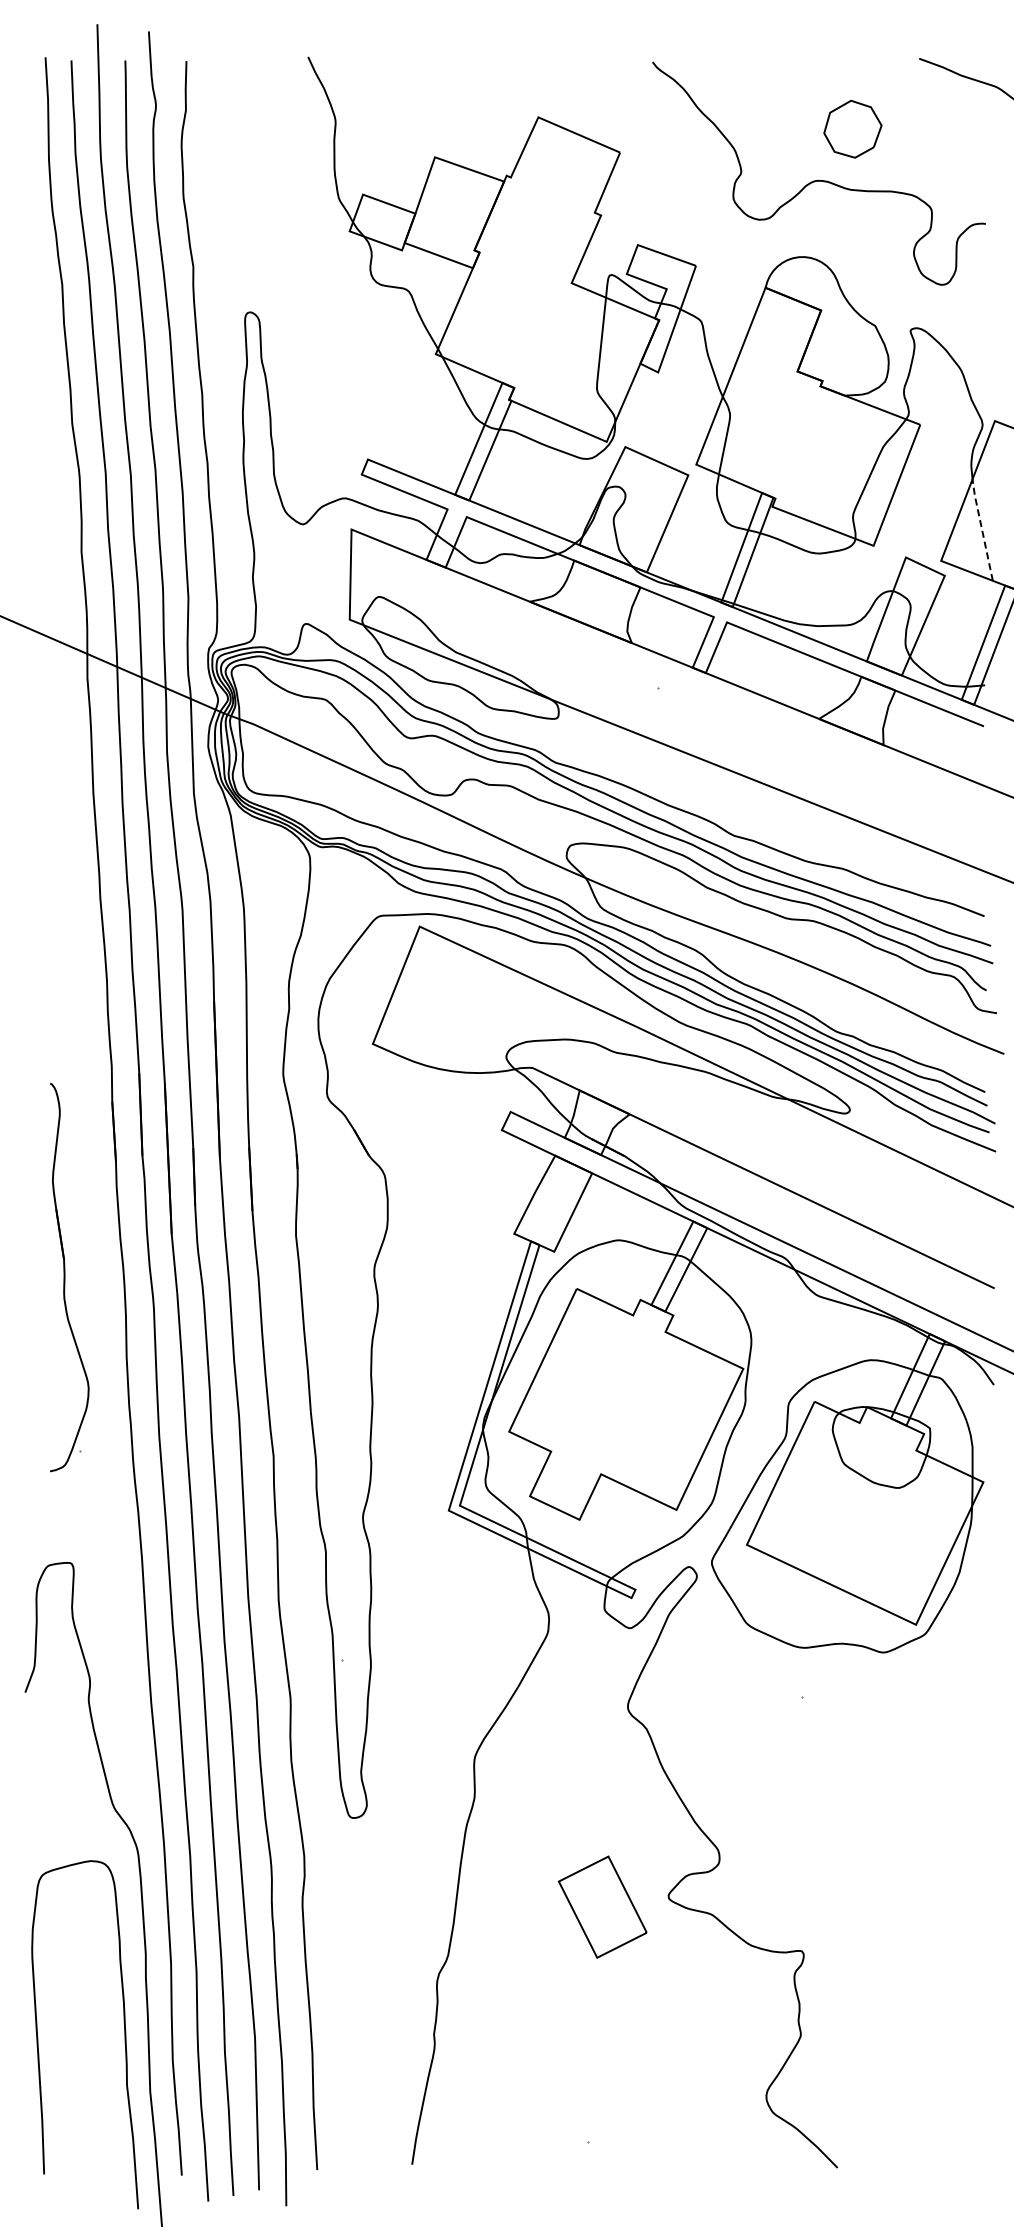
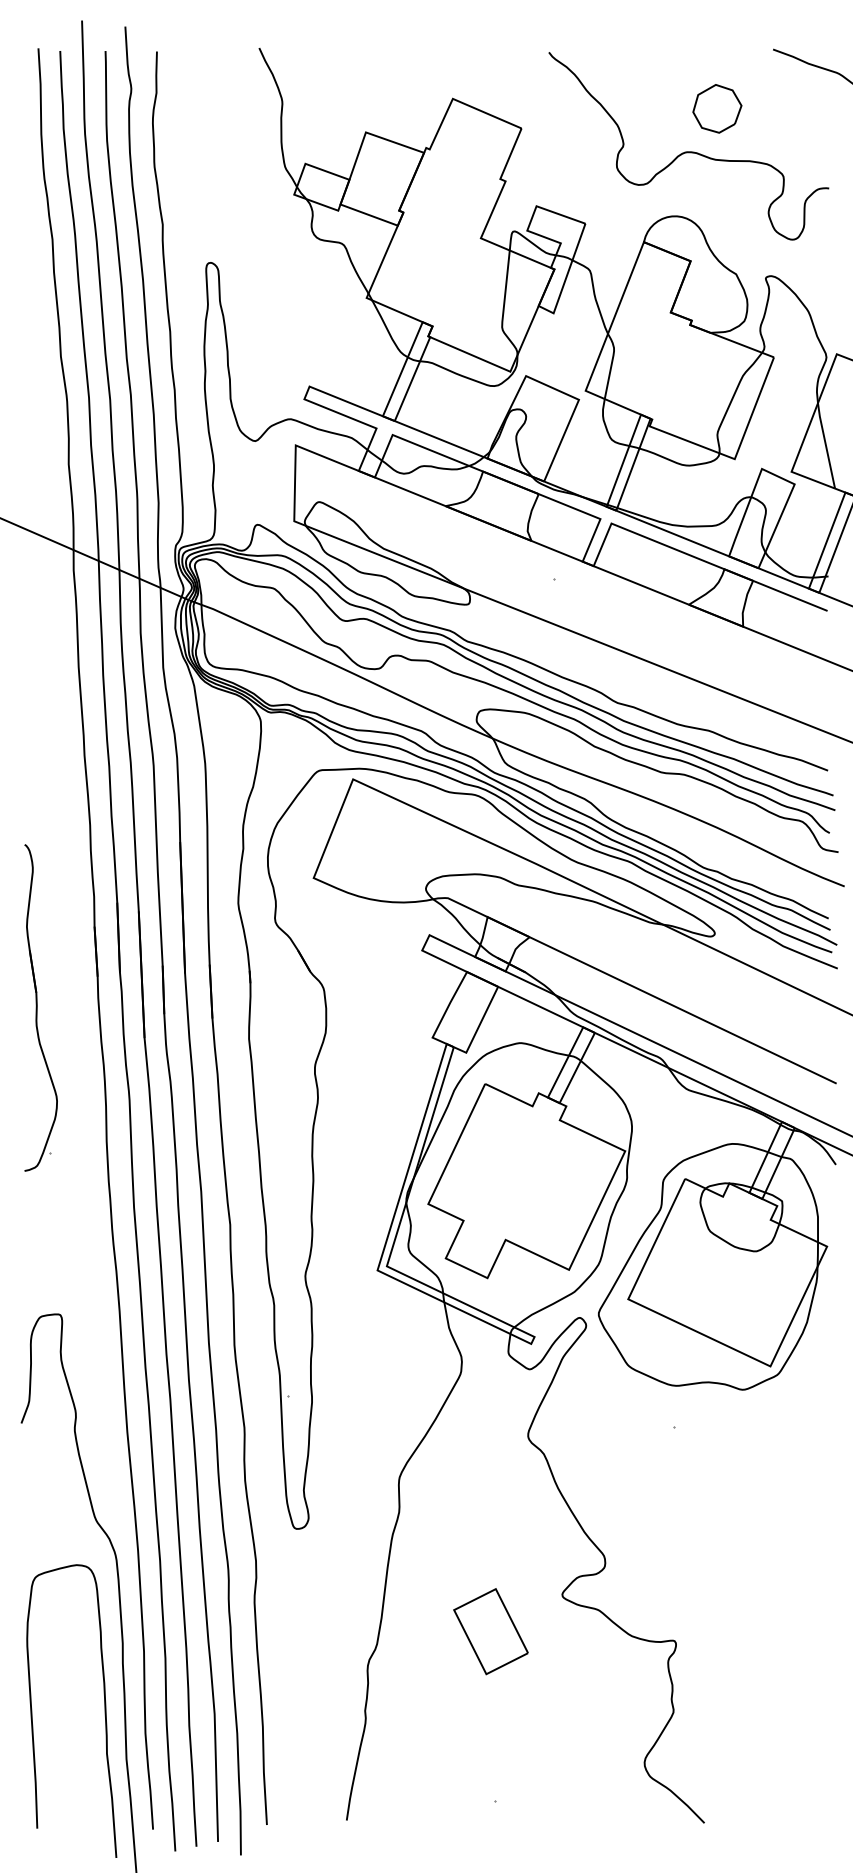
line: (981, 529) -> (825, 445), dashed -> solid
part: (69, 1277) -> (40, 1007), moved
part: (602, 1906) -> (490, 1631), moved

